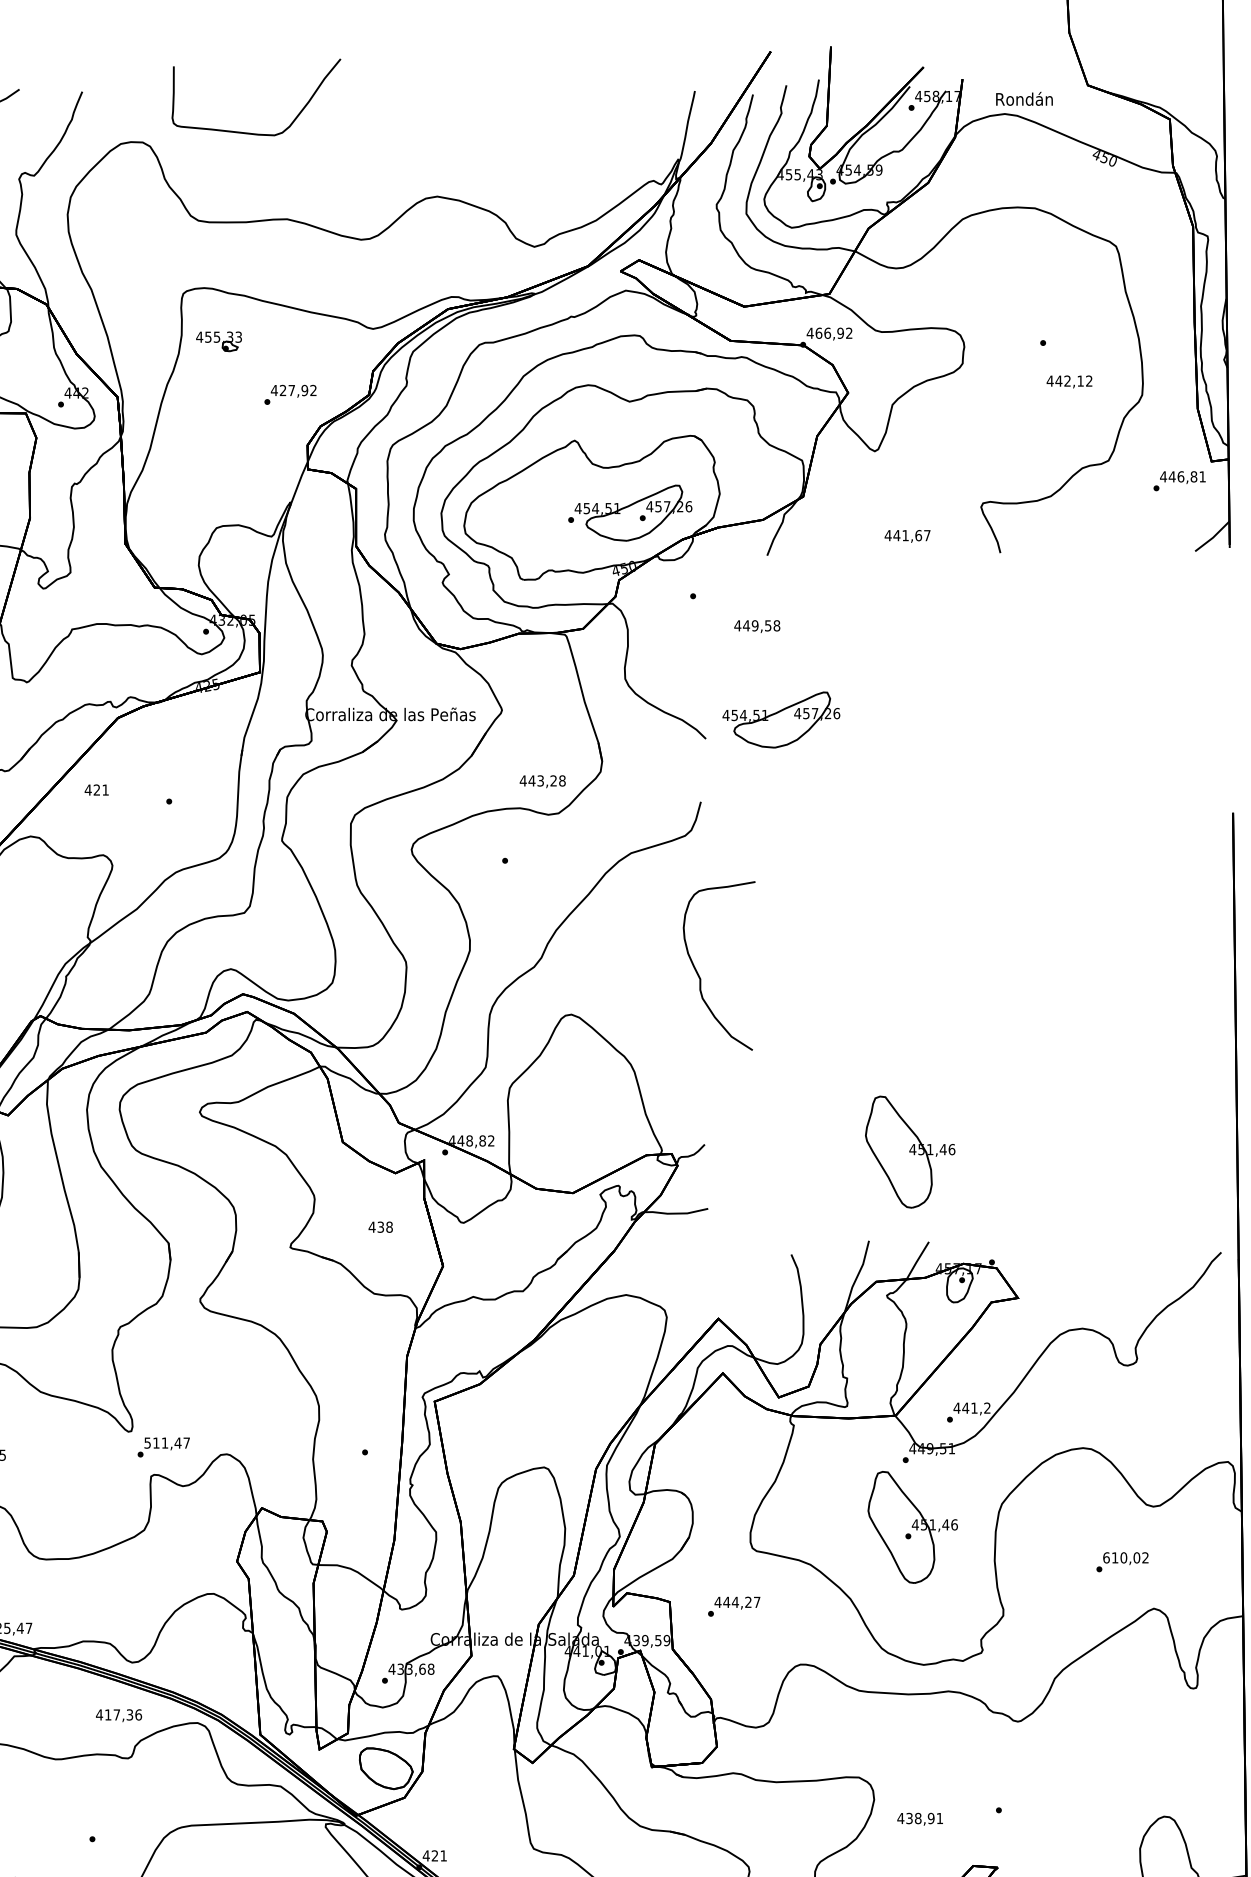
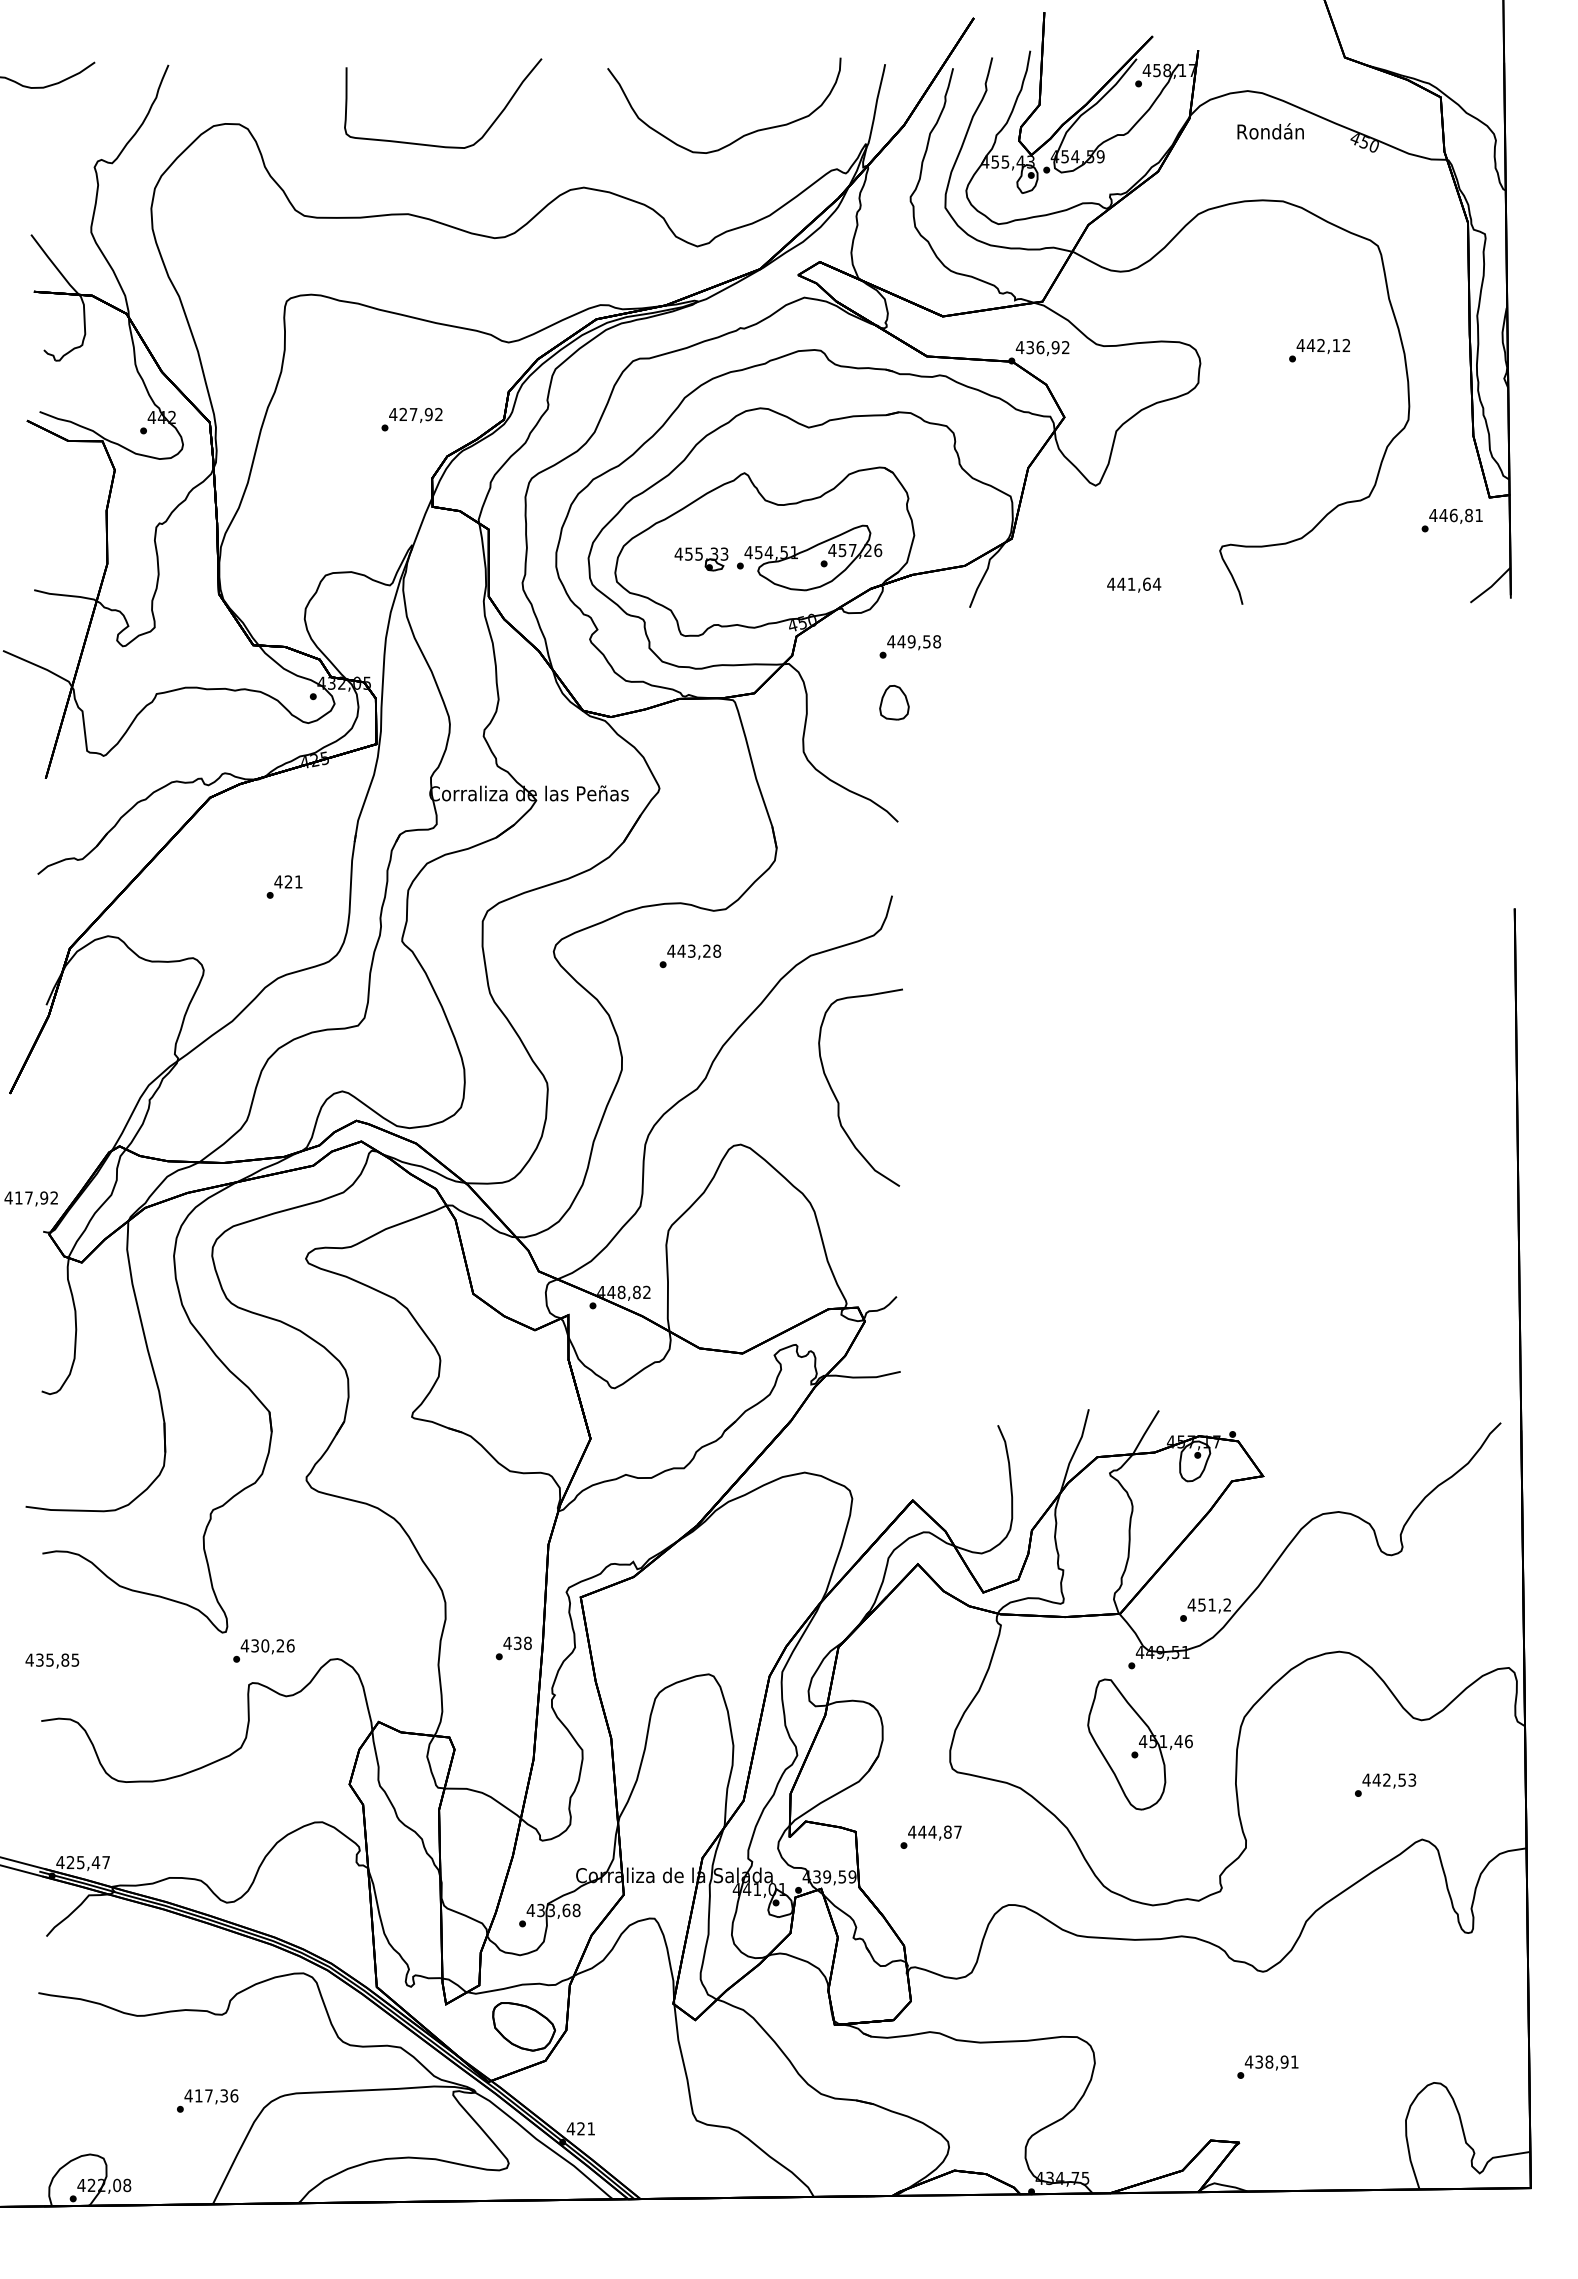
text: (1024, 99) -> (1270, 131), moved
curve: (254, 133) -> (441, 145), moved
curve: (571, 152) -> (740, 136), added
text: (819, 333) -> (1030, 347), 466,92 -> 436,92
part: (219, 341) -> (701, 559), moved
text: (1068, 381) -> (1322, 346), moved
text: (926, 534) -> (1156, 583), 441,67 -> 441,64
text: (757, 626) -> (914, 642), moved
part: (702, 636) -> (894, 702), added
part: (781, 719) -> (986, 799), removed
text: (543, 781) -> (694, 951), moved
text: (96, 789) -> (288, 881), moved
part: (699, 975) -> (837, 1098), moved
part: (909, 1152) -> (1136, 1305), removed
text: (380, 1226) -> (517, 1642), moved
text: (965, 1407) -> (1201, 1604), 441,2 -> 451,2
text: (166, 1442) -> (267, 1645), 511,47 -> 430,26
text: (1126, 1557) -> (1389, 1779), 610,02 -> 442,53
text: (748, 1601) -> (947, 1831), 444,27 -> 444,87
text: (119, 1715) -> (211, 2096), moved
text: (920, 1818) -> (1271, 2062), moved

